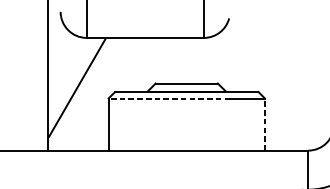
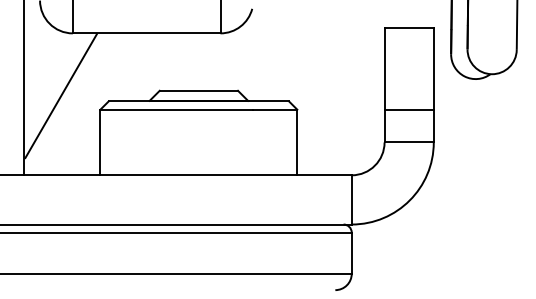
line: (169, 98) -> (176, 109), dashed -> solid
line: (265, 124) -> (297, 142), dashed -> solid

